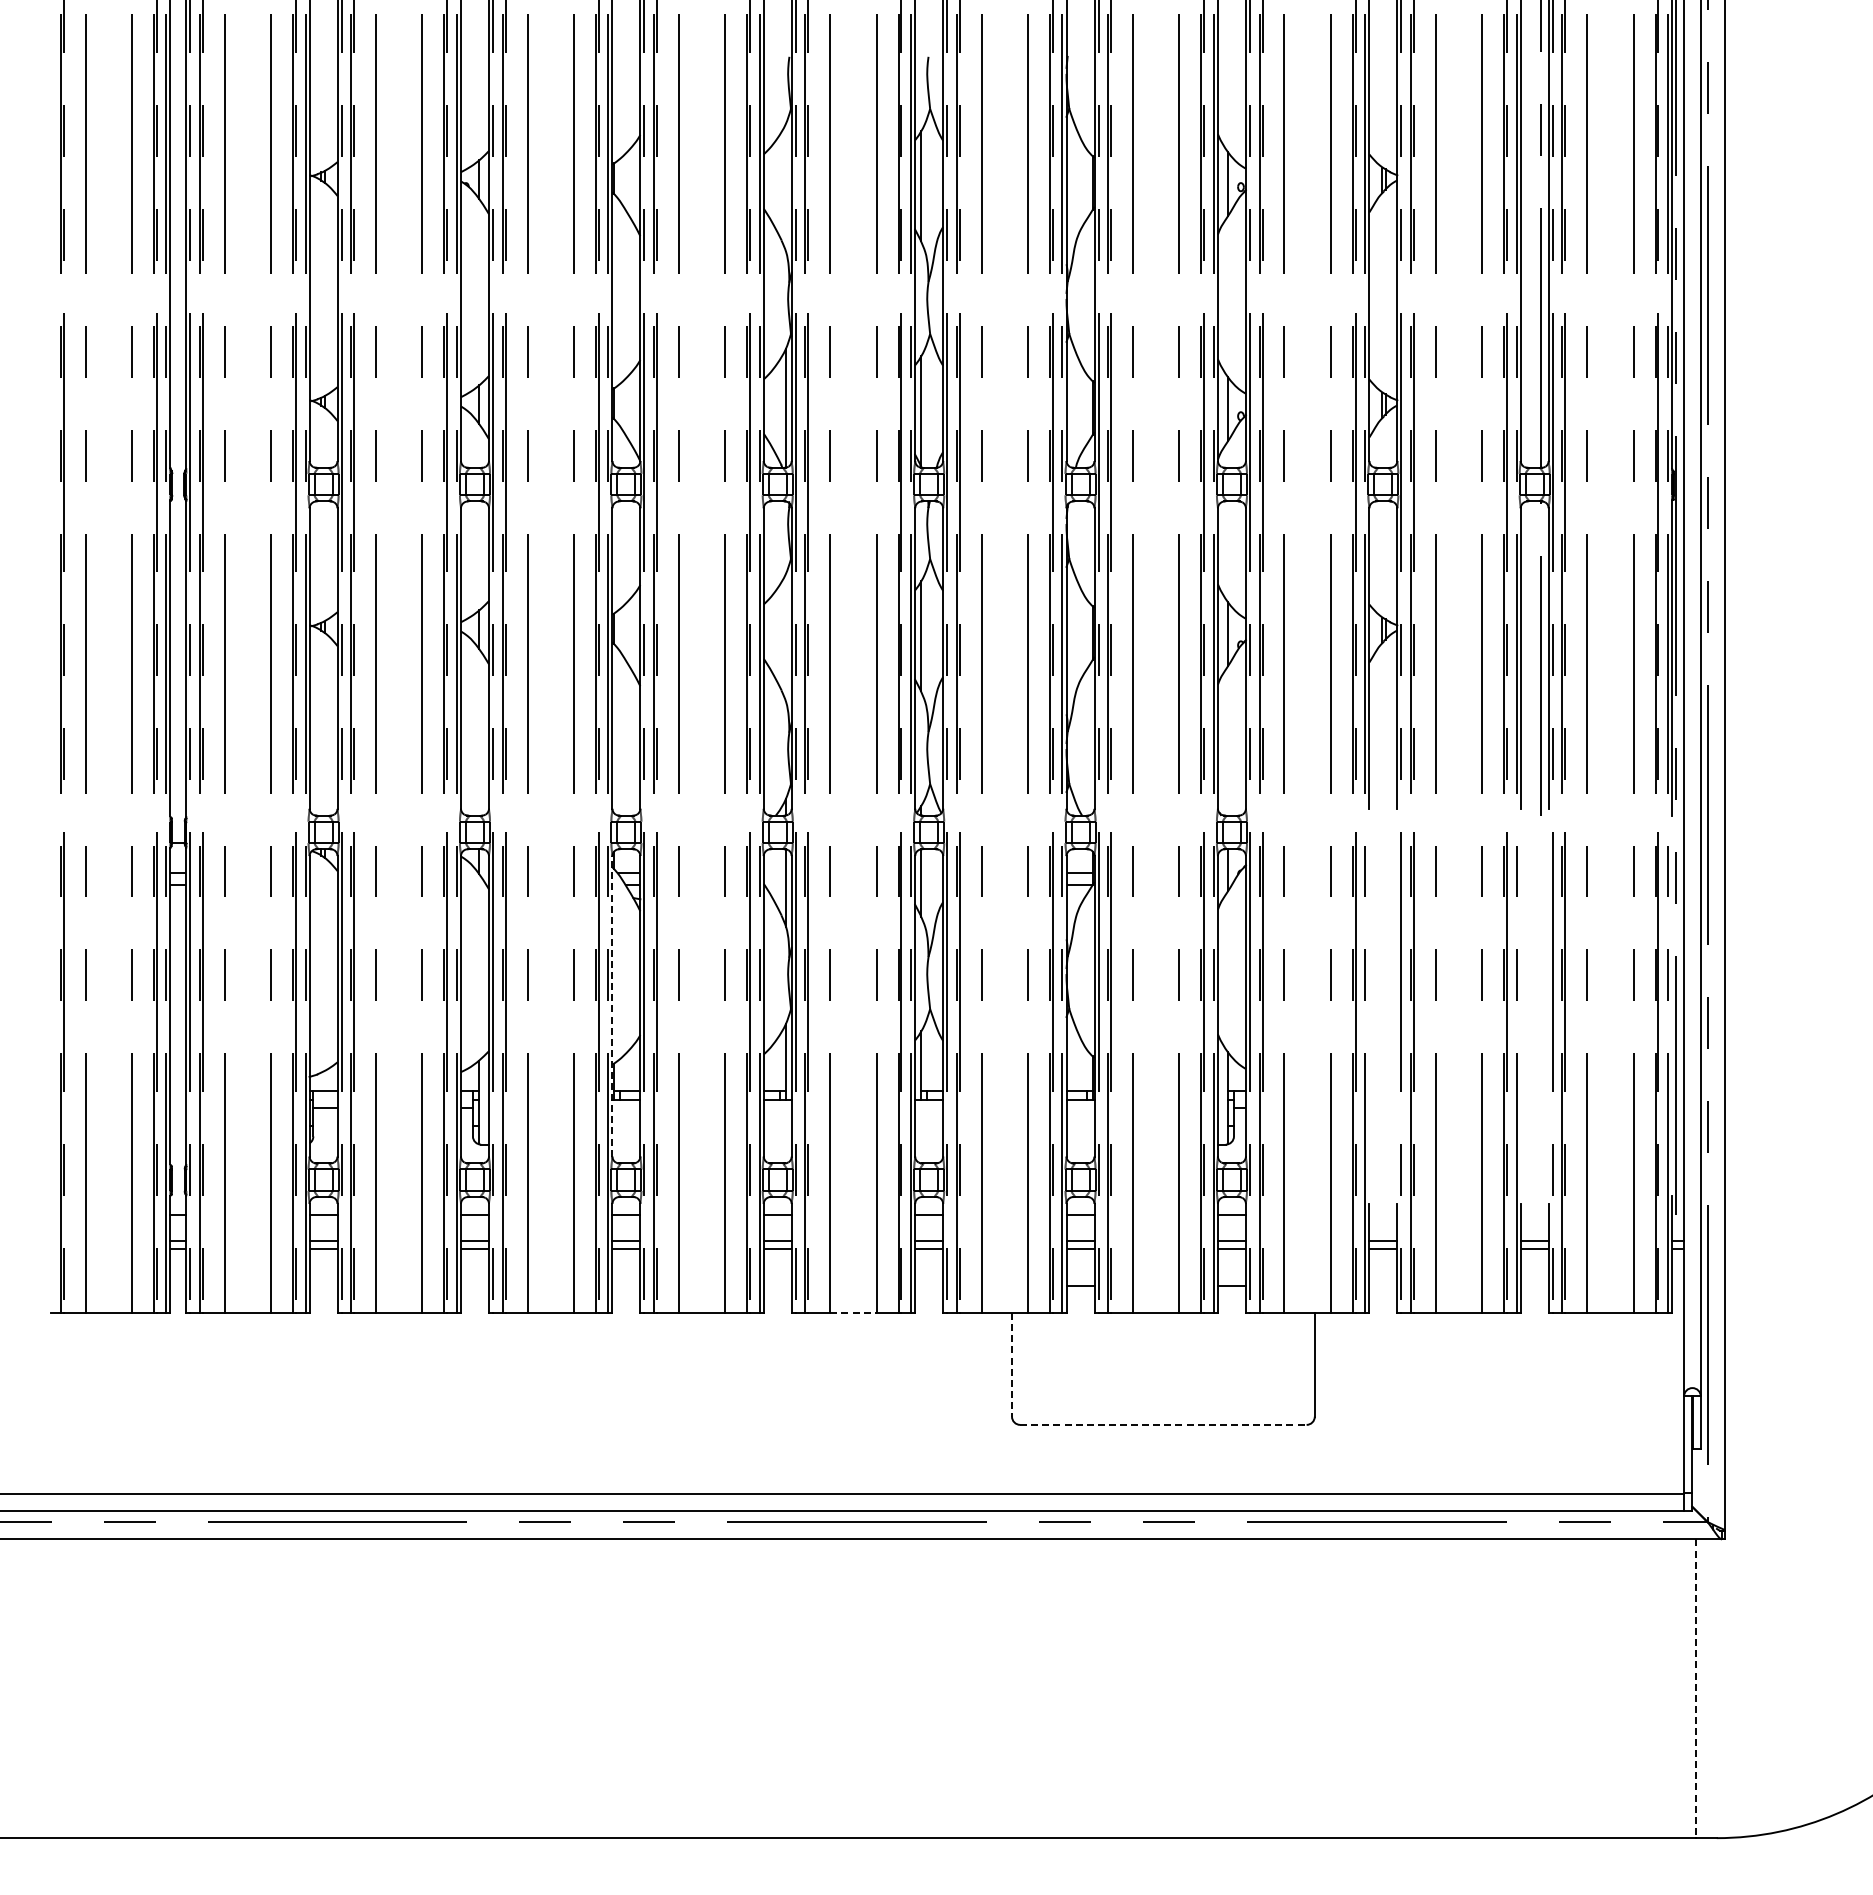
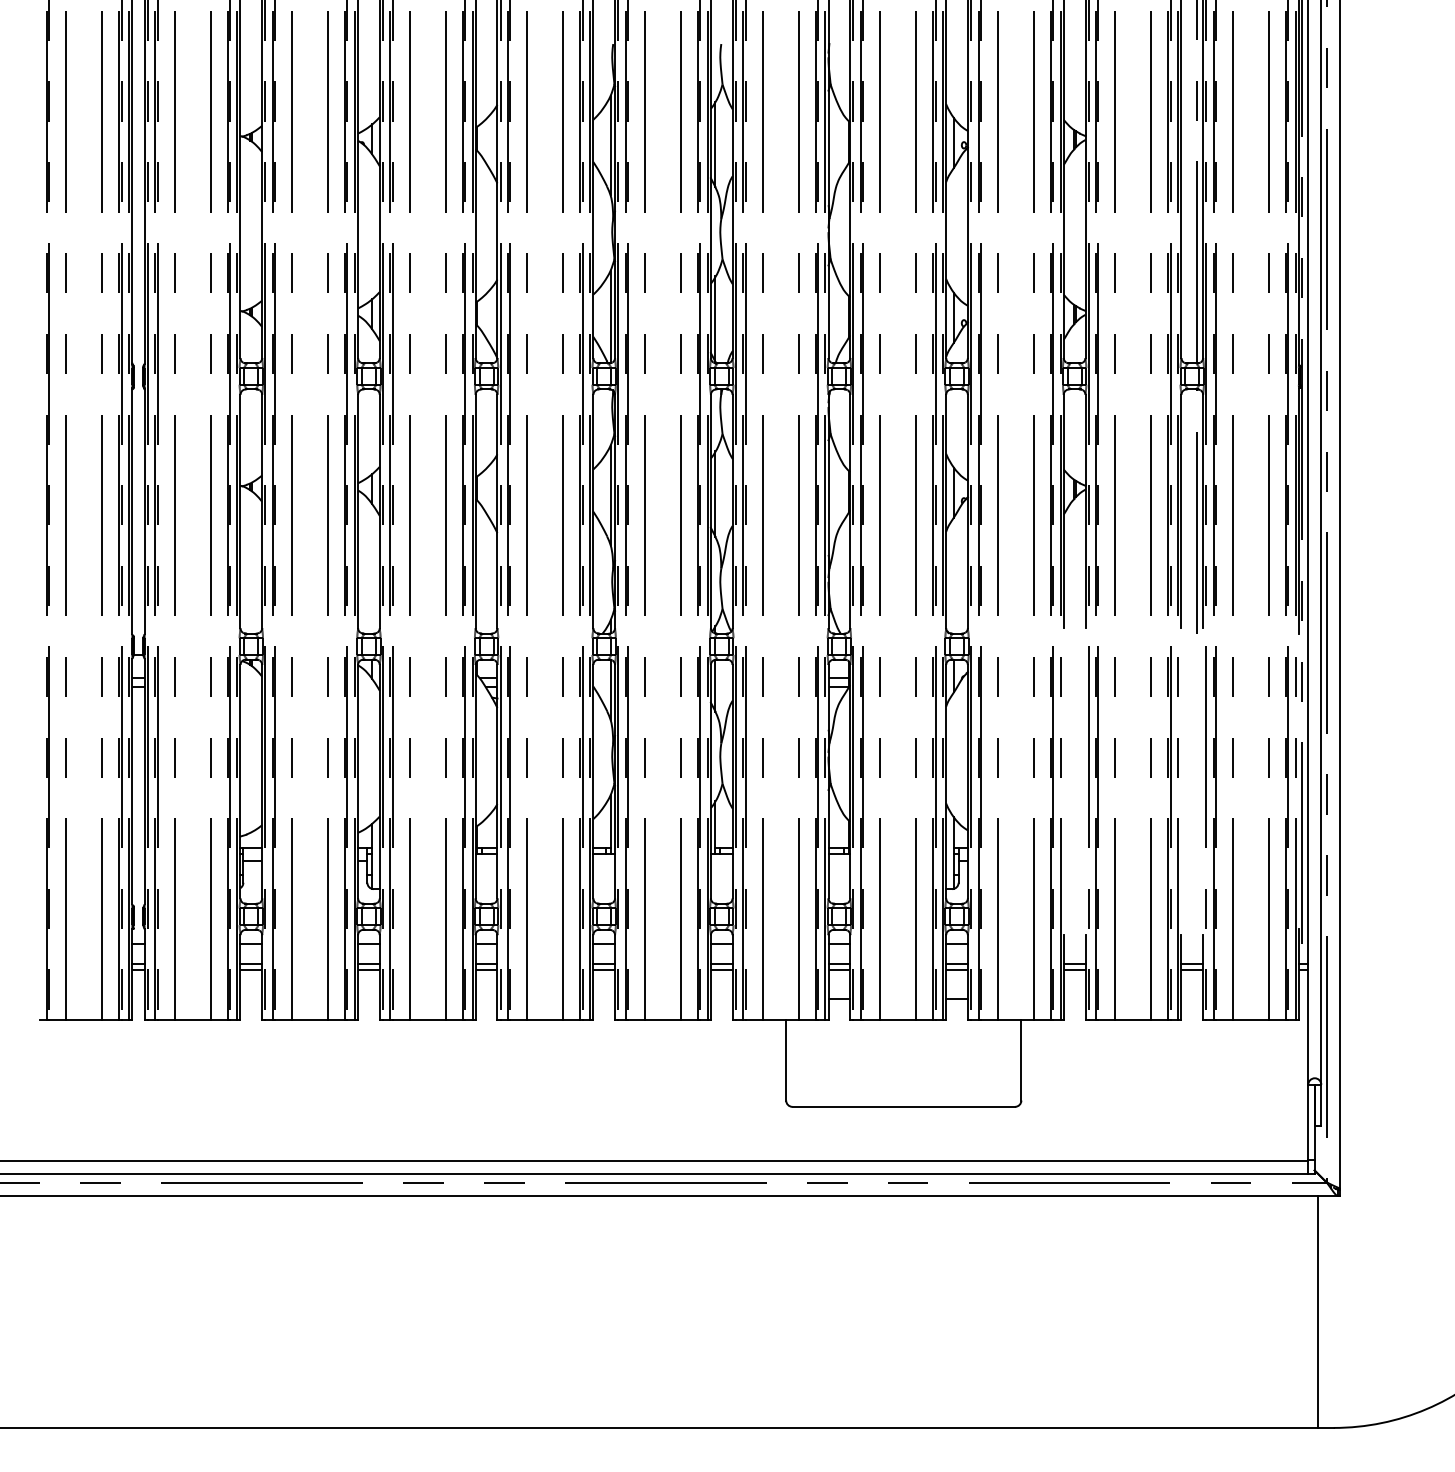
line: (785, 187) -> (610, 145), added
line: (785, 637) -> (610, 495), added
line: (612, 1005) -> (475, 781), dashed -> solid
line: (853, 1313) -> (663, 1020), dashed -> solid
line: (1012, 1364) -> (786, 1059), dashed -> solid
line: (1163, 1424) -> (903, 1106), dashed -> solid
line: (1696, 1689) -> (1317, 1312), dashed -> solid

